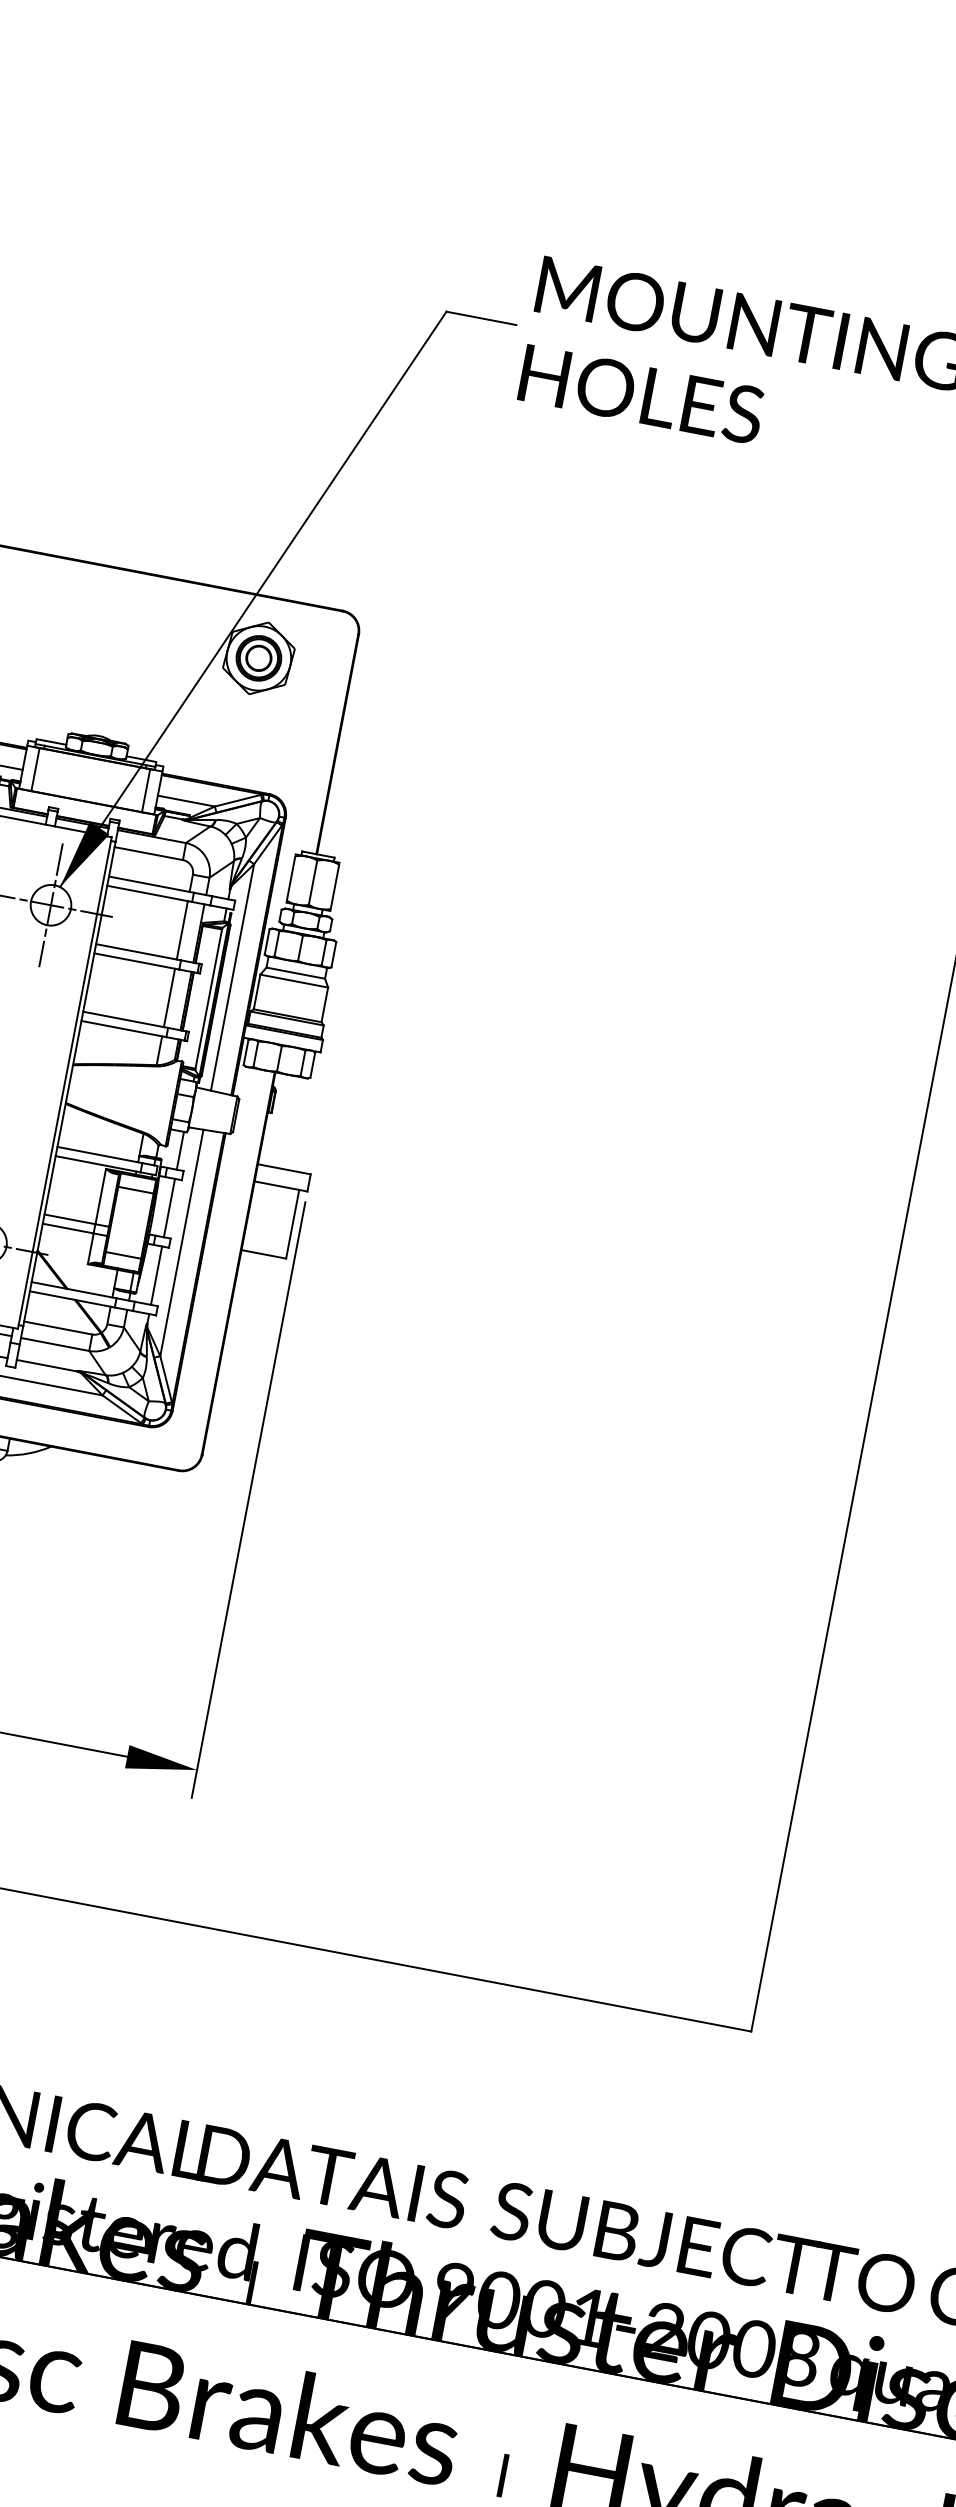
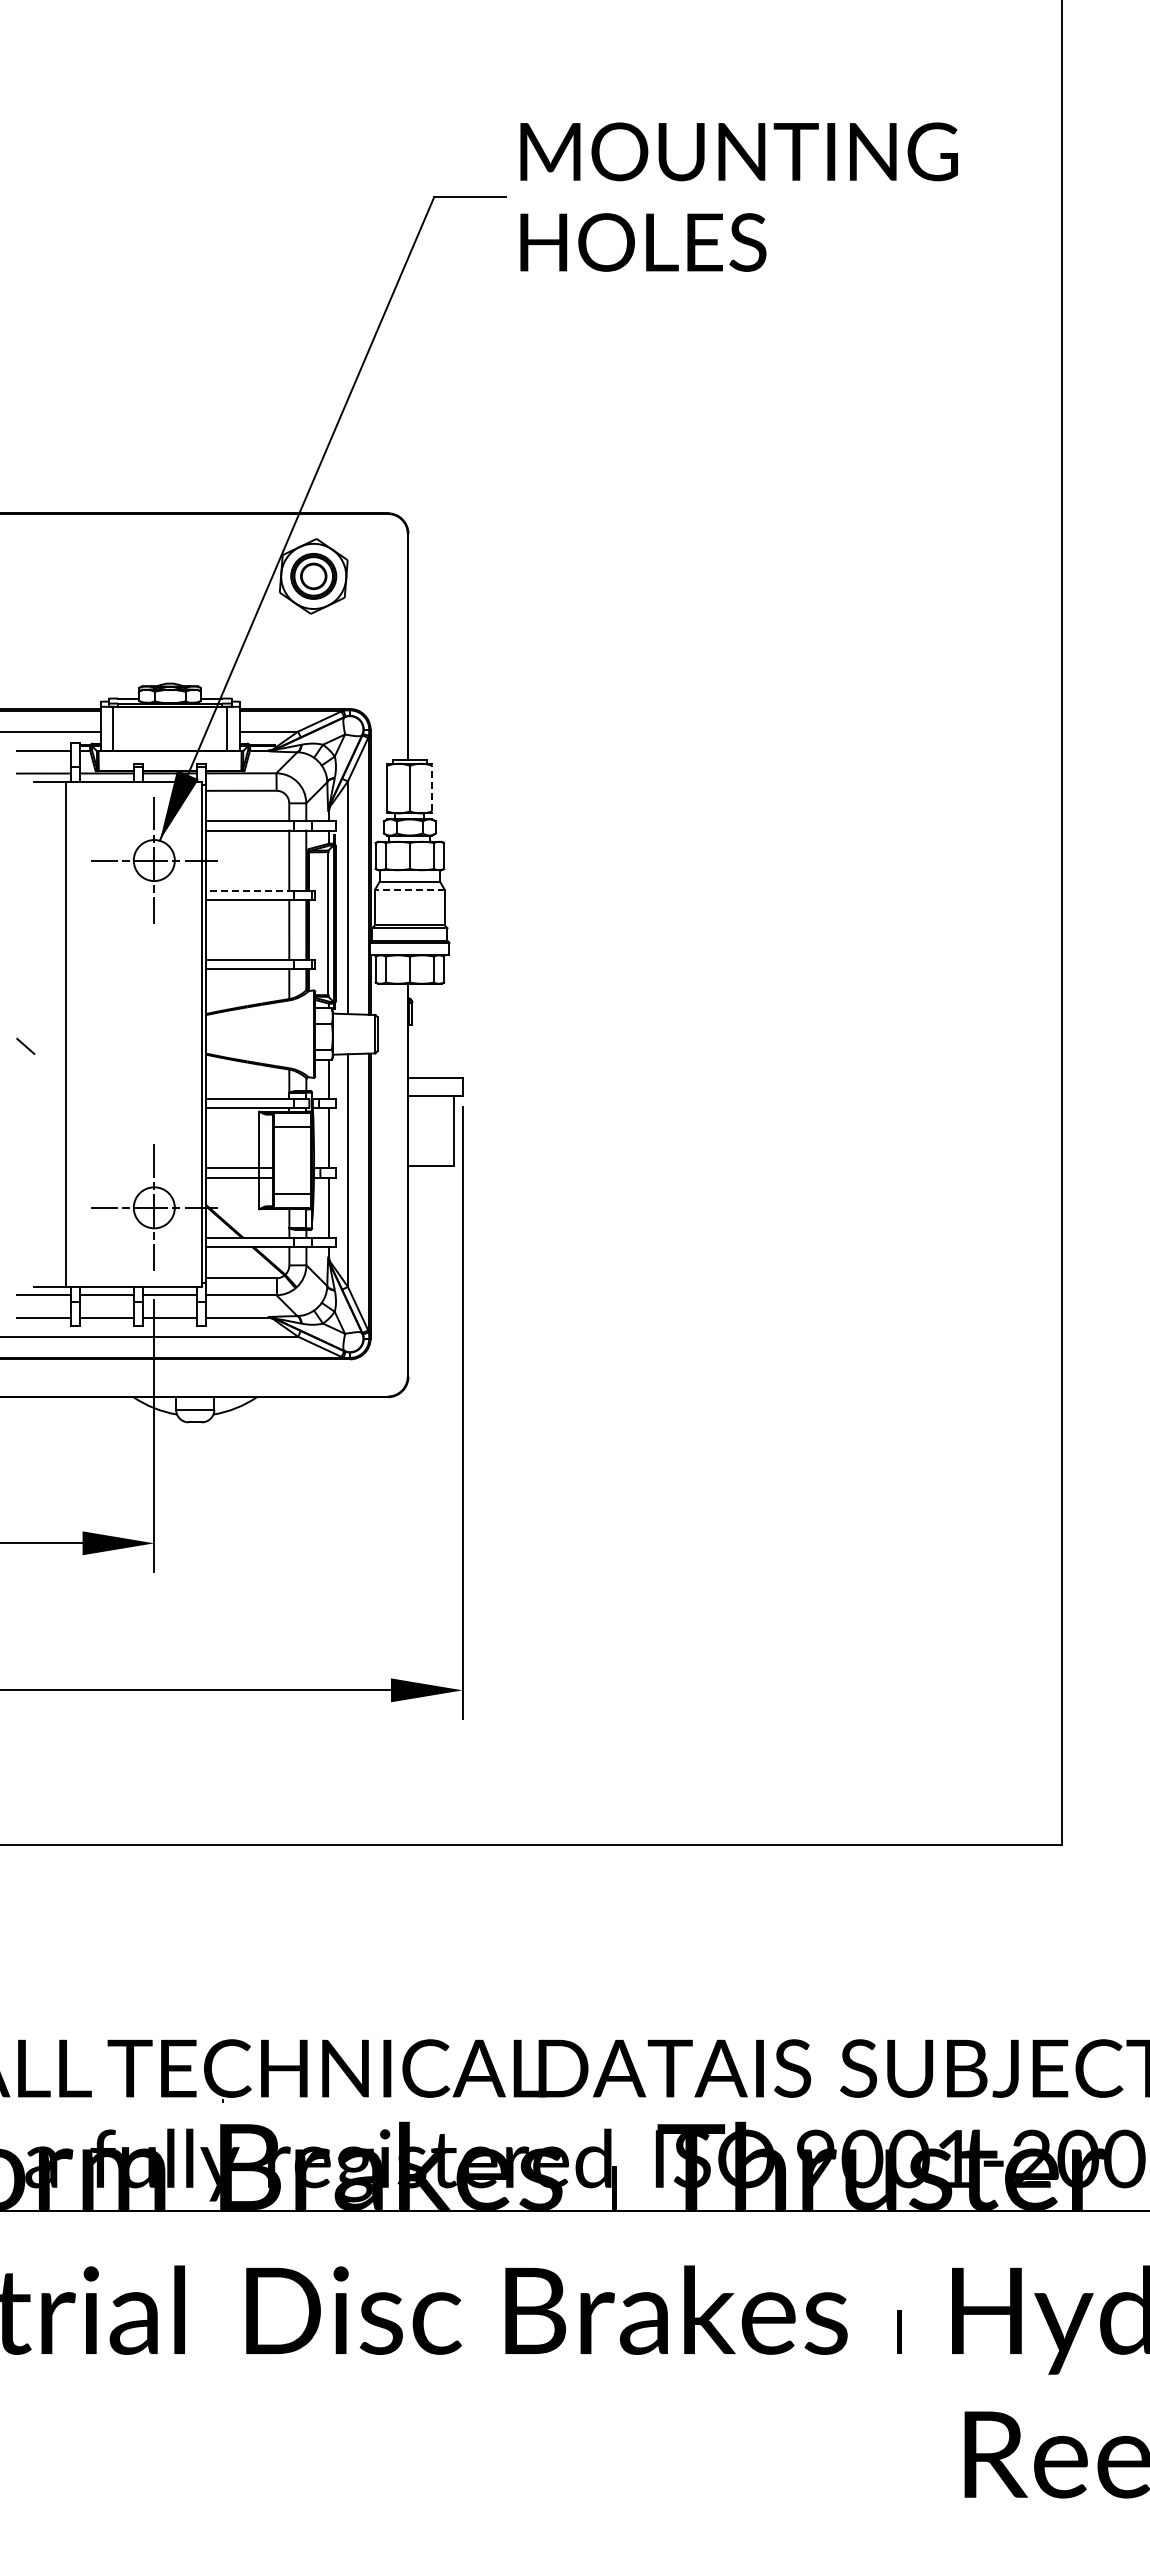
line: (335, 886) -> (432, 788), solid -> dashed
line: (139, 952) -> (250, 890), solid -> dashed
line: (293, 980) -> (409, 889), solid -> dashed

